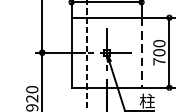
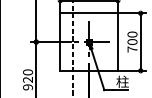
line: (141, 53) -> (117, 42), dashed -> solid

